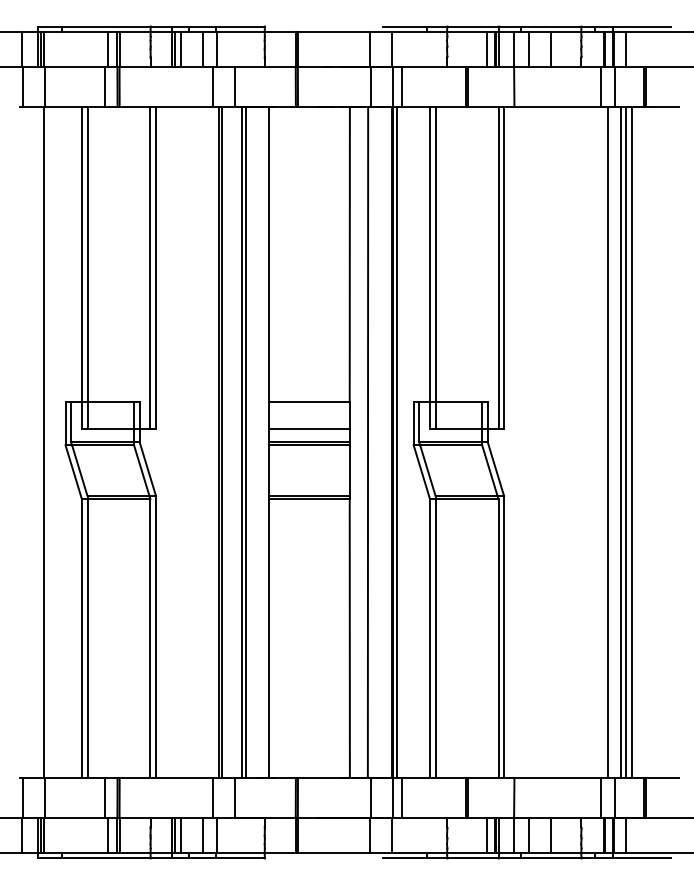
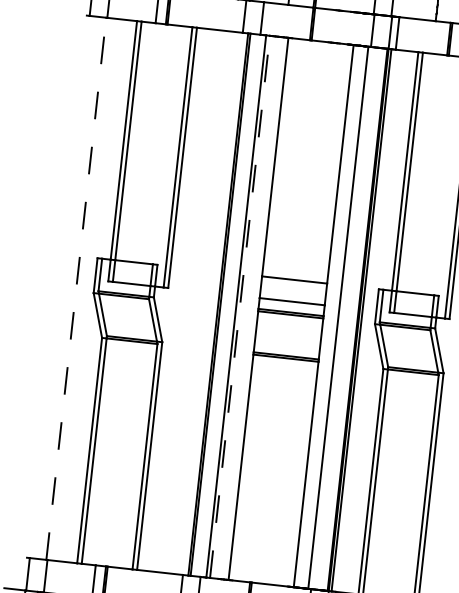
line: (43, 442) -> (76, 288), solid -> dashed
line: (246, 442) -> (240, 306), solid -> dashed

